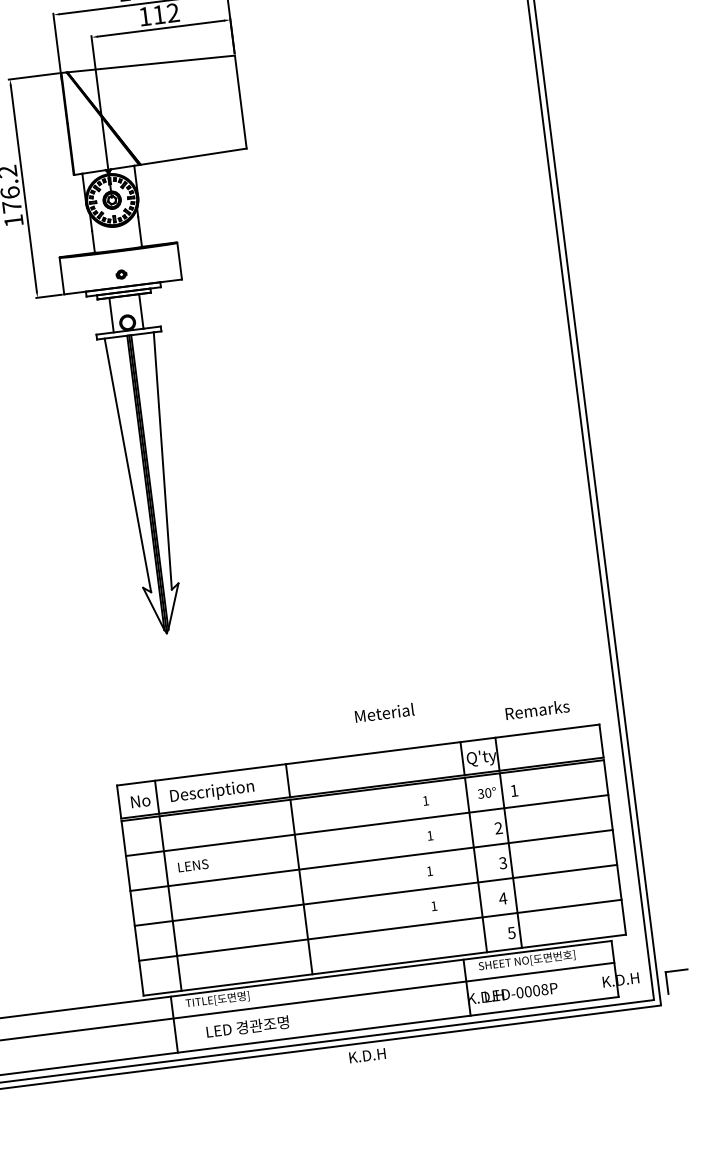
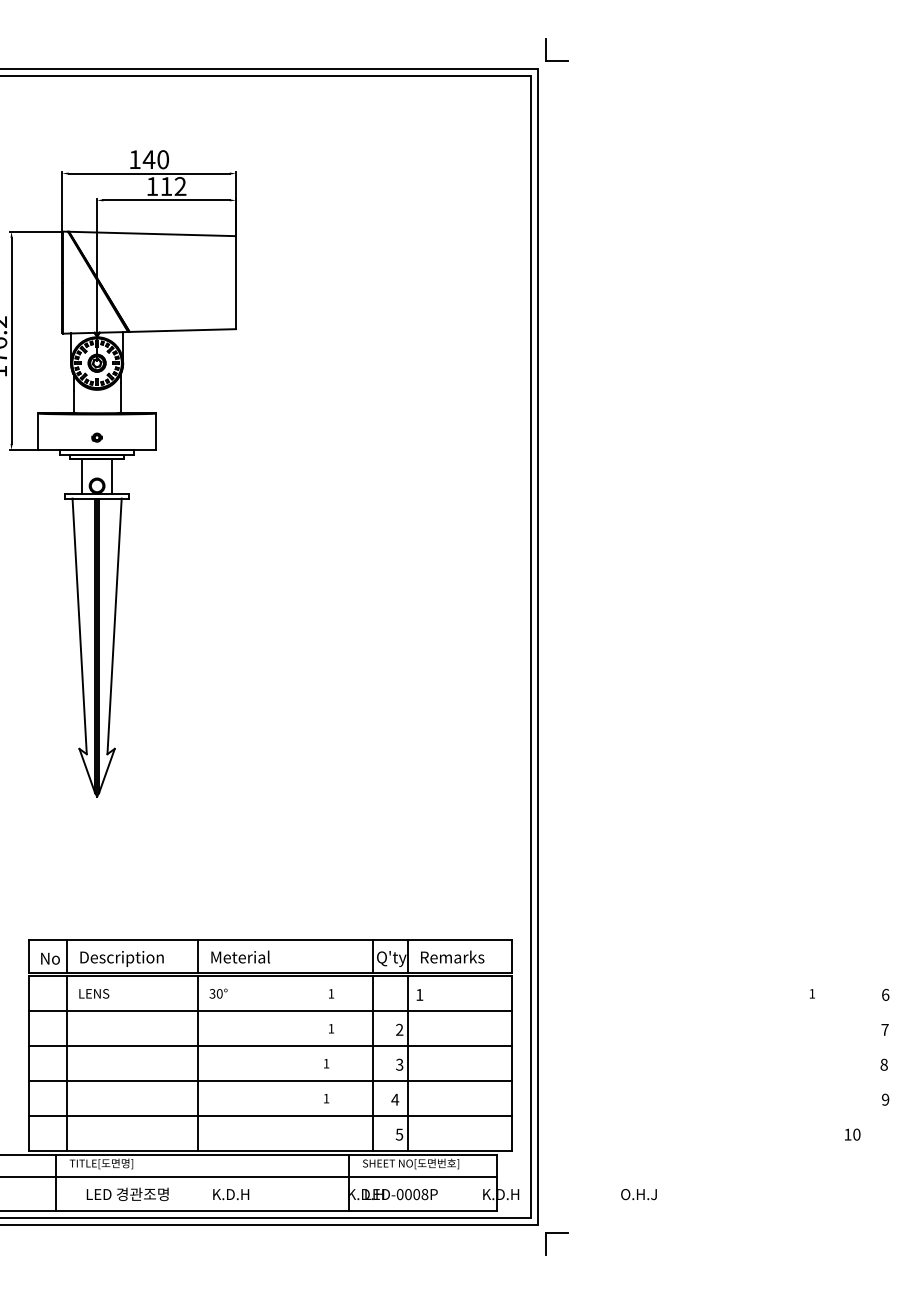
text: (537, 709) -> (452, 956), moved
text: (384, 712) -> (240, 956), moved
text: (486, 792) -> (218, 993), moved
text: (193, 865) -> (94, 993), moved
part: (675, 970) -> (556, 1233), moved
text: (367, 1055) -> (231, 1194), moved

